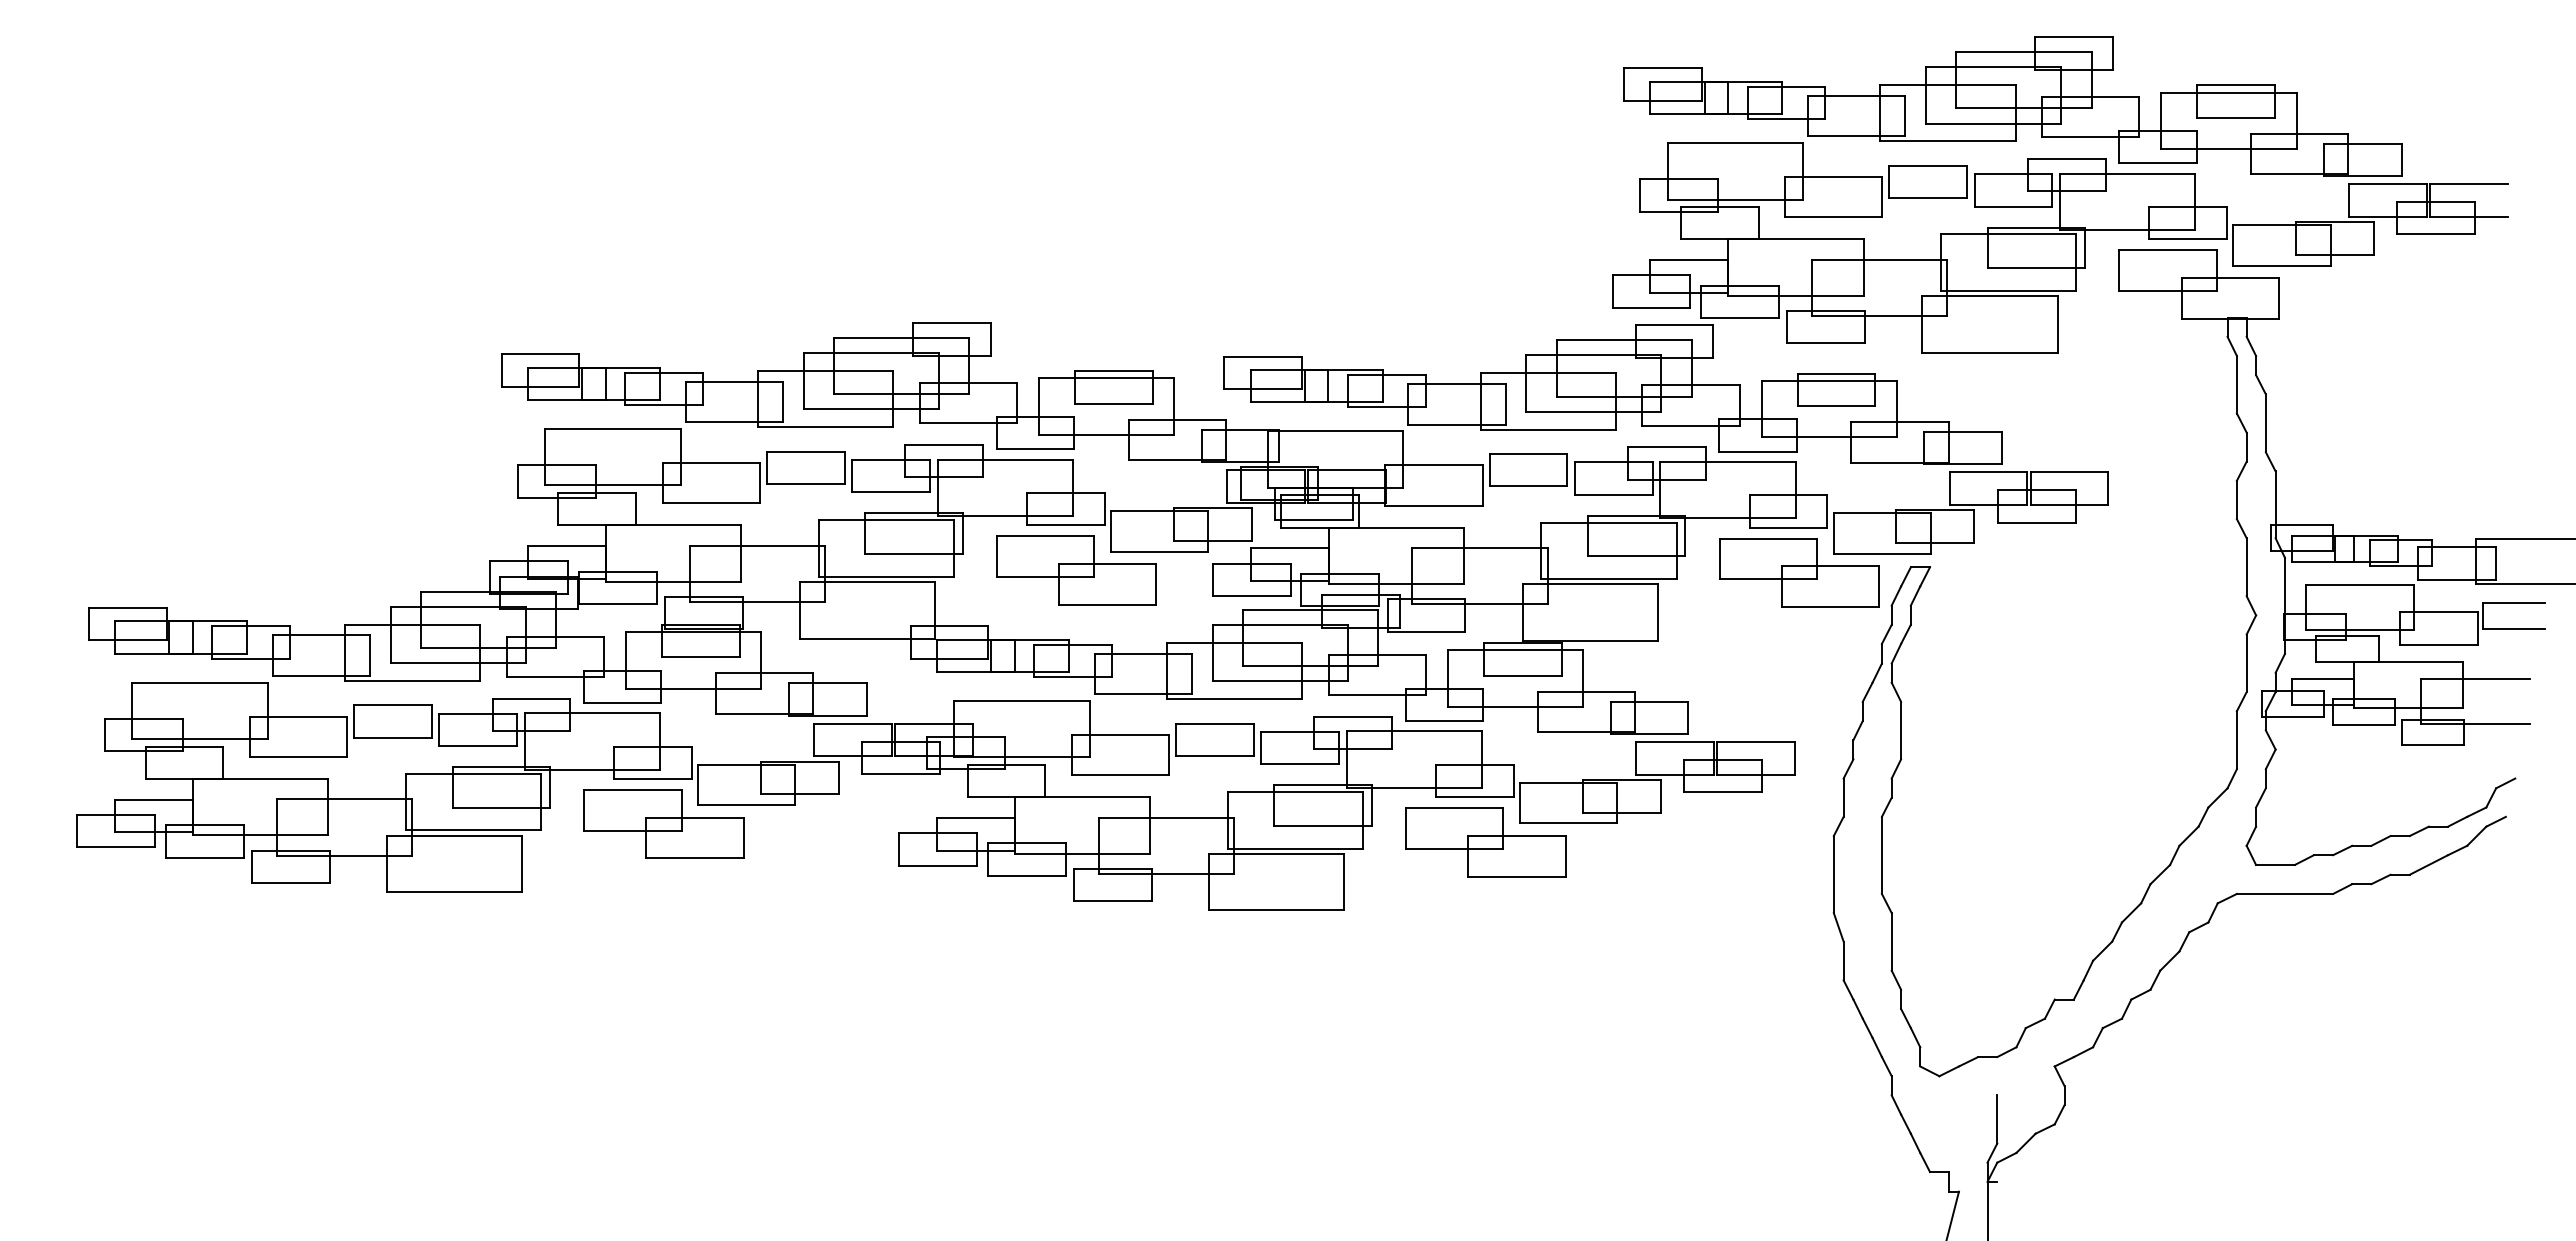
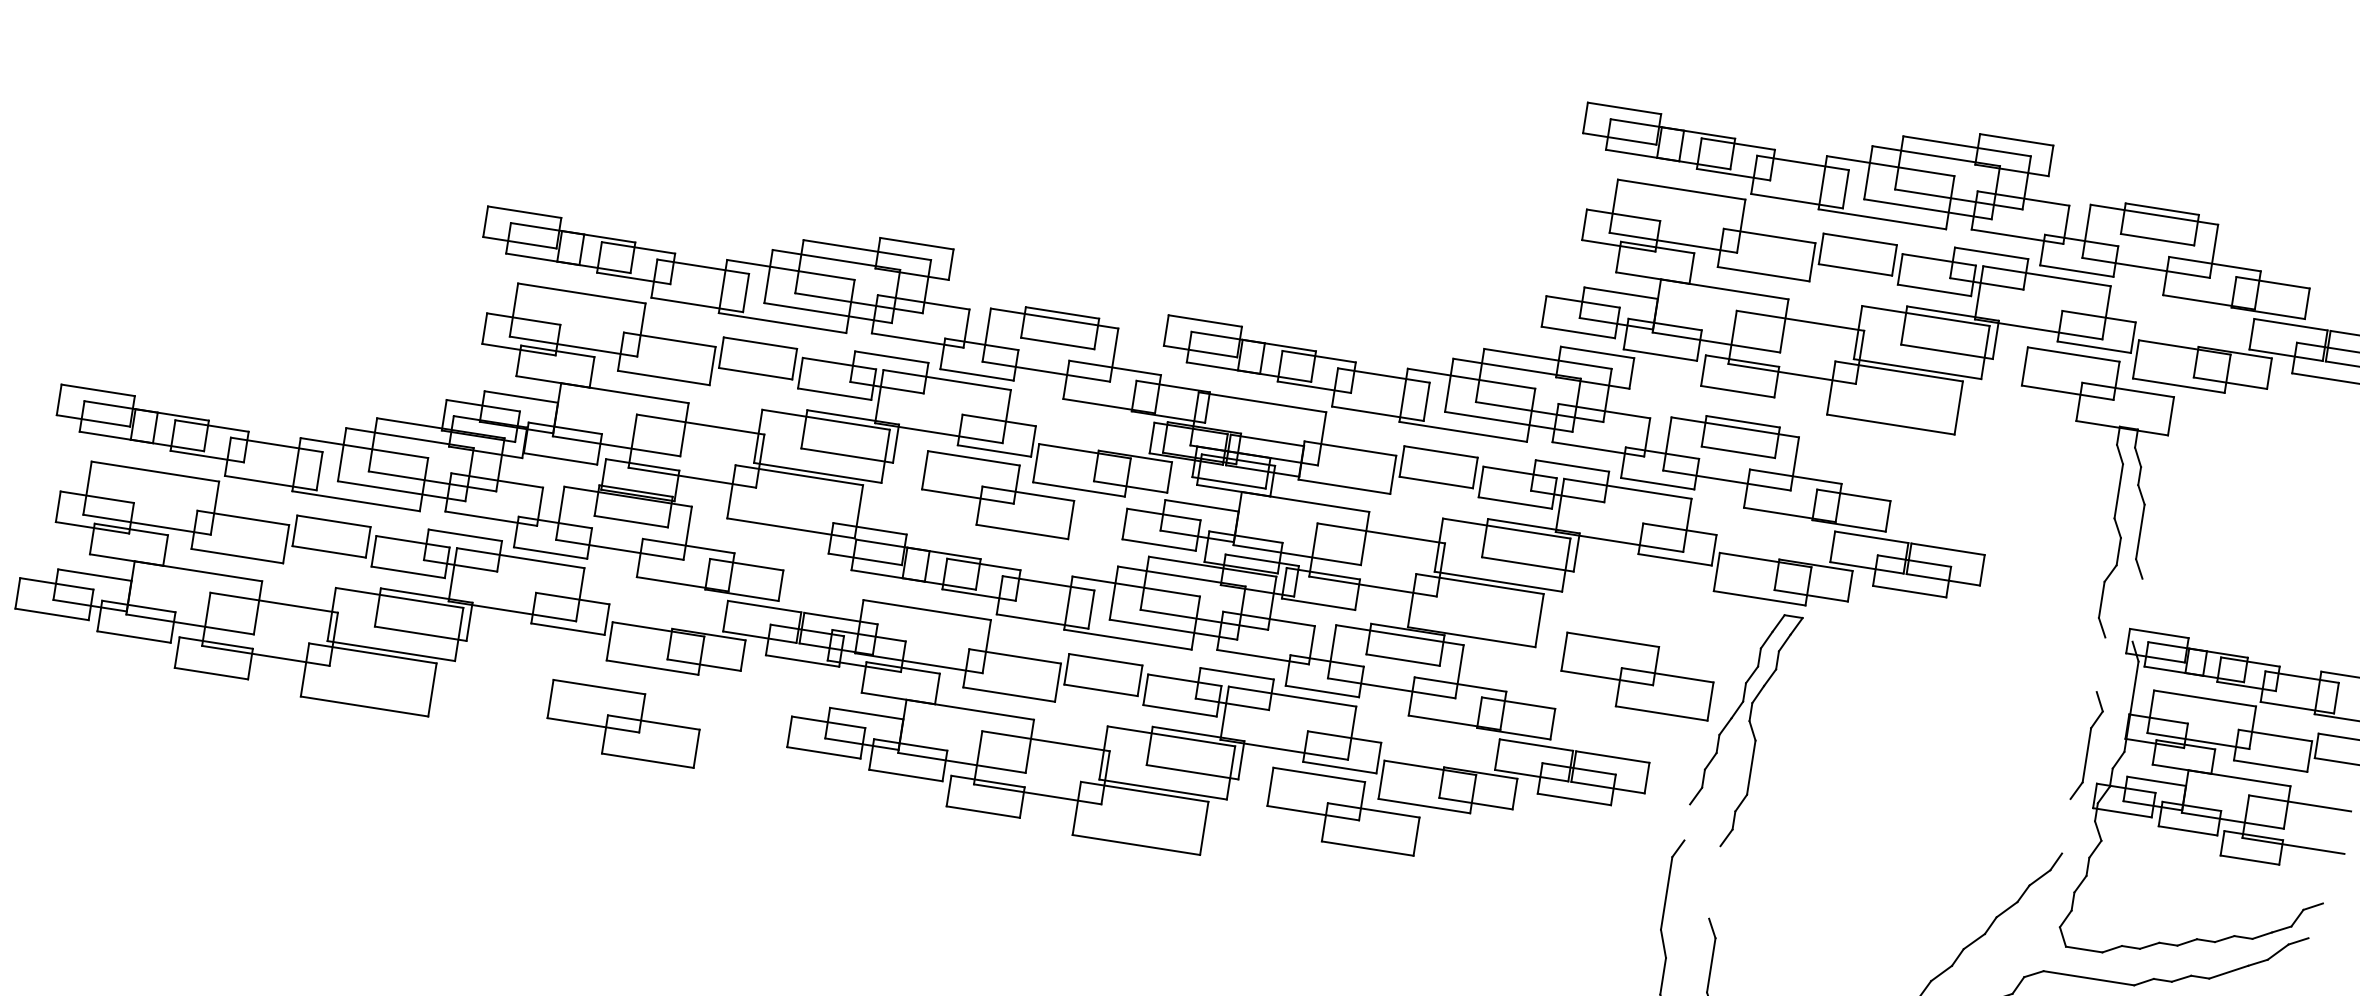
line: (2275, 504) -> (2137, 609), removed
line: (2246, 567) -> (2100, 664), removed
part: (1799, 572) -> (1637, 676), moved
line: (2236, 740) -> (2065, 826), removed
line: (1843, 797) -> (1687, 822), removed
part: (663, 823) -> (623, 723), moved
line: (1881, 854) -> (1714, 881), removed

